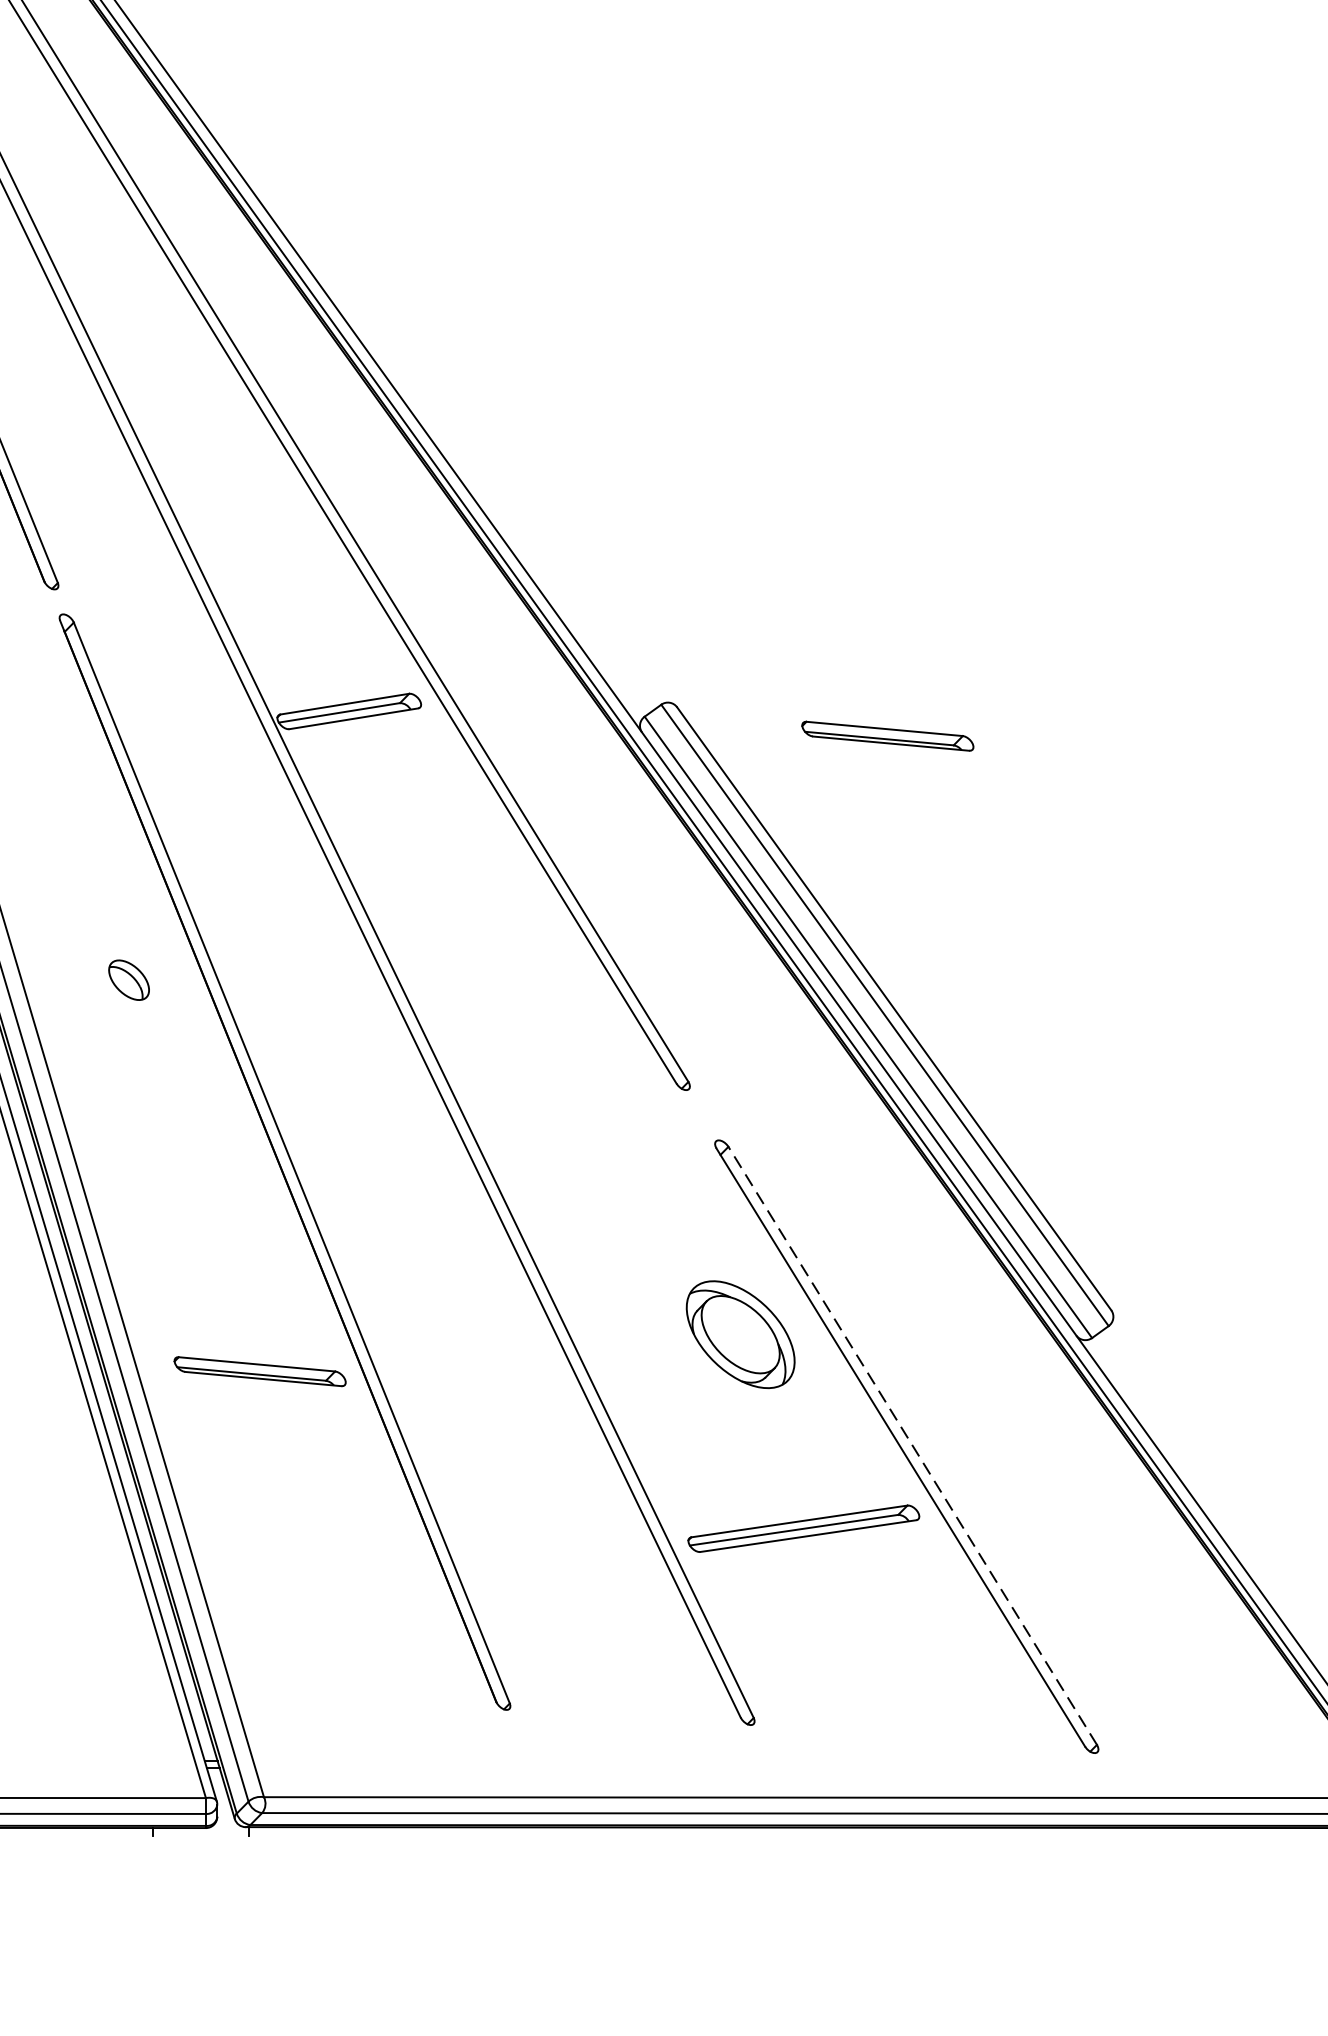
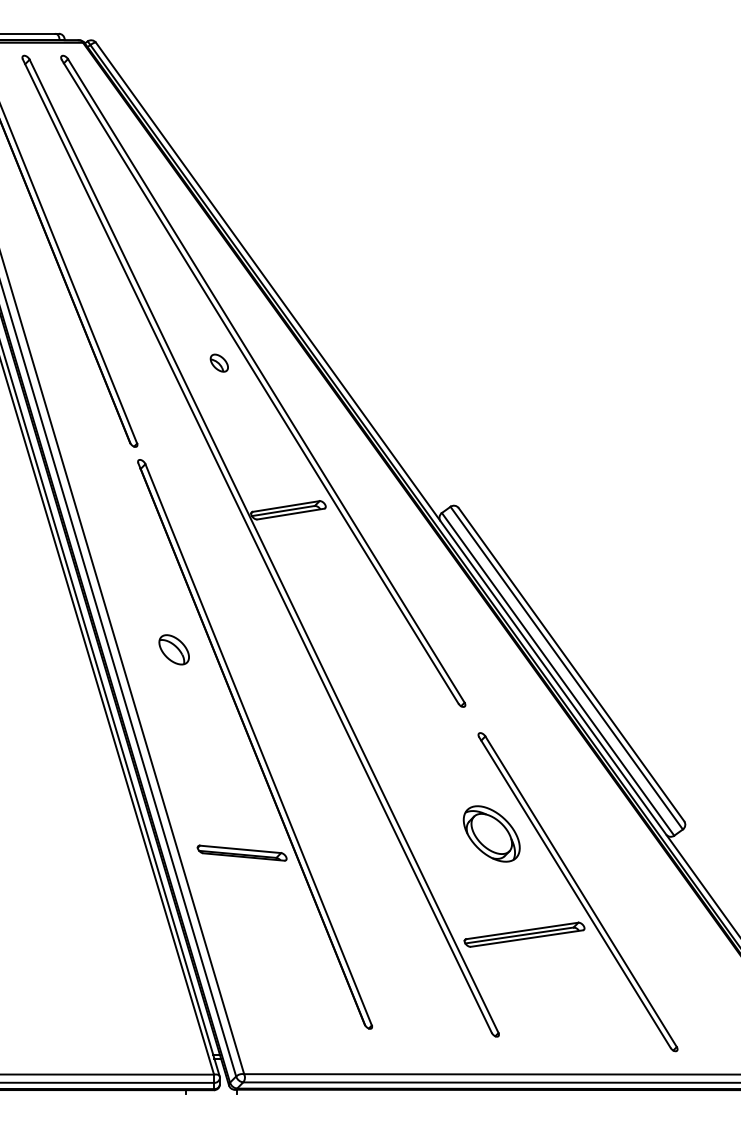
part: (214, 426) -> (218, 362), added
part: (886, 734) -> (567, 522), removed
part: (127, 979) -> (173, 649), size x1.43
line: (911, 1445) -> (580, 891), dashed -> solid

